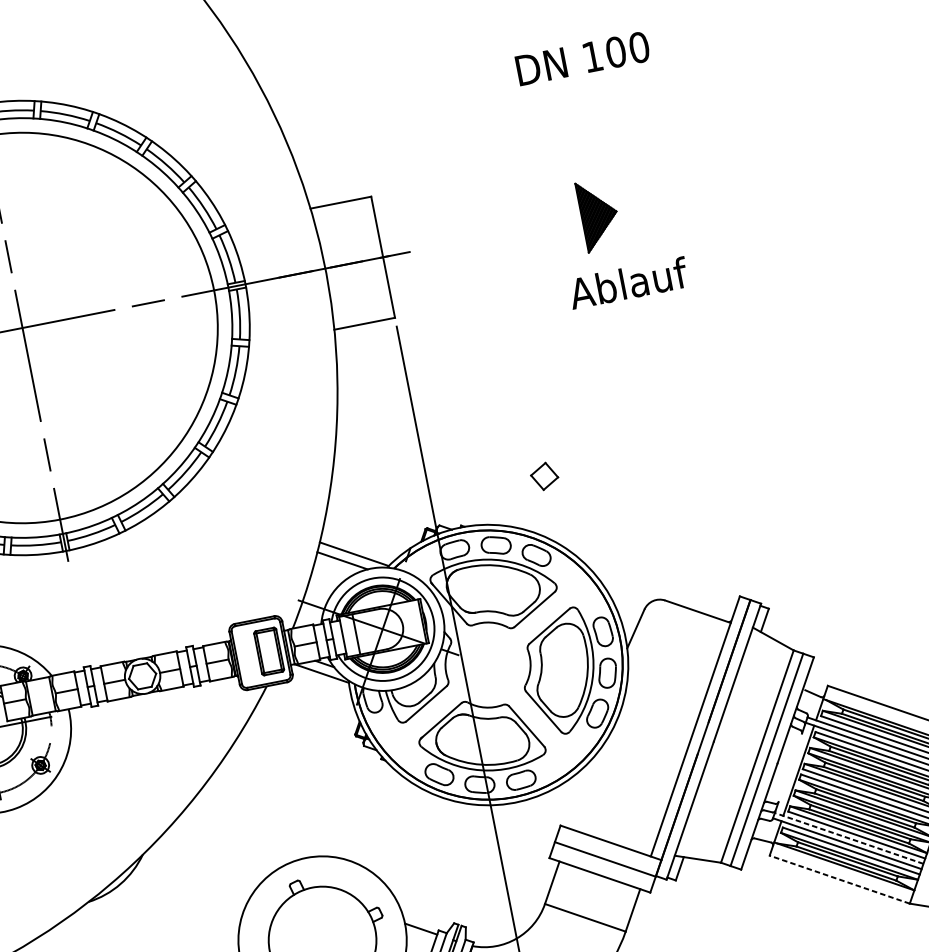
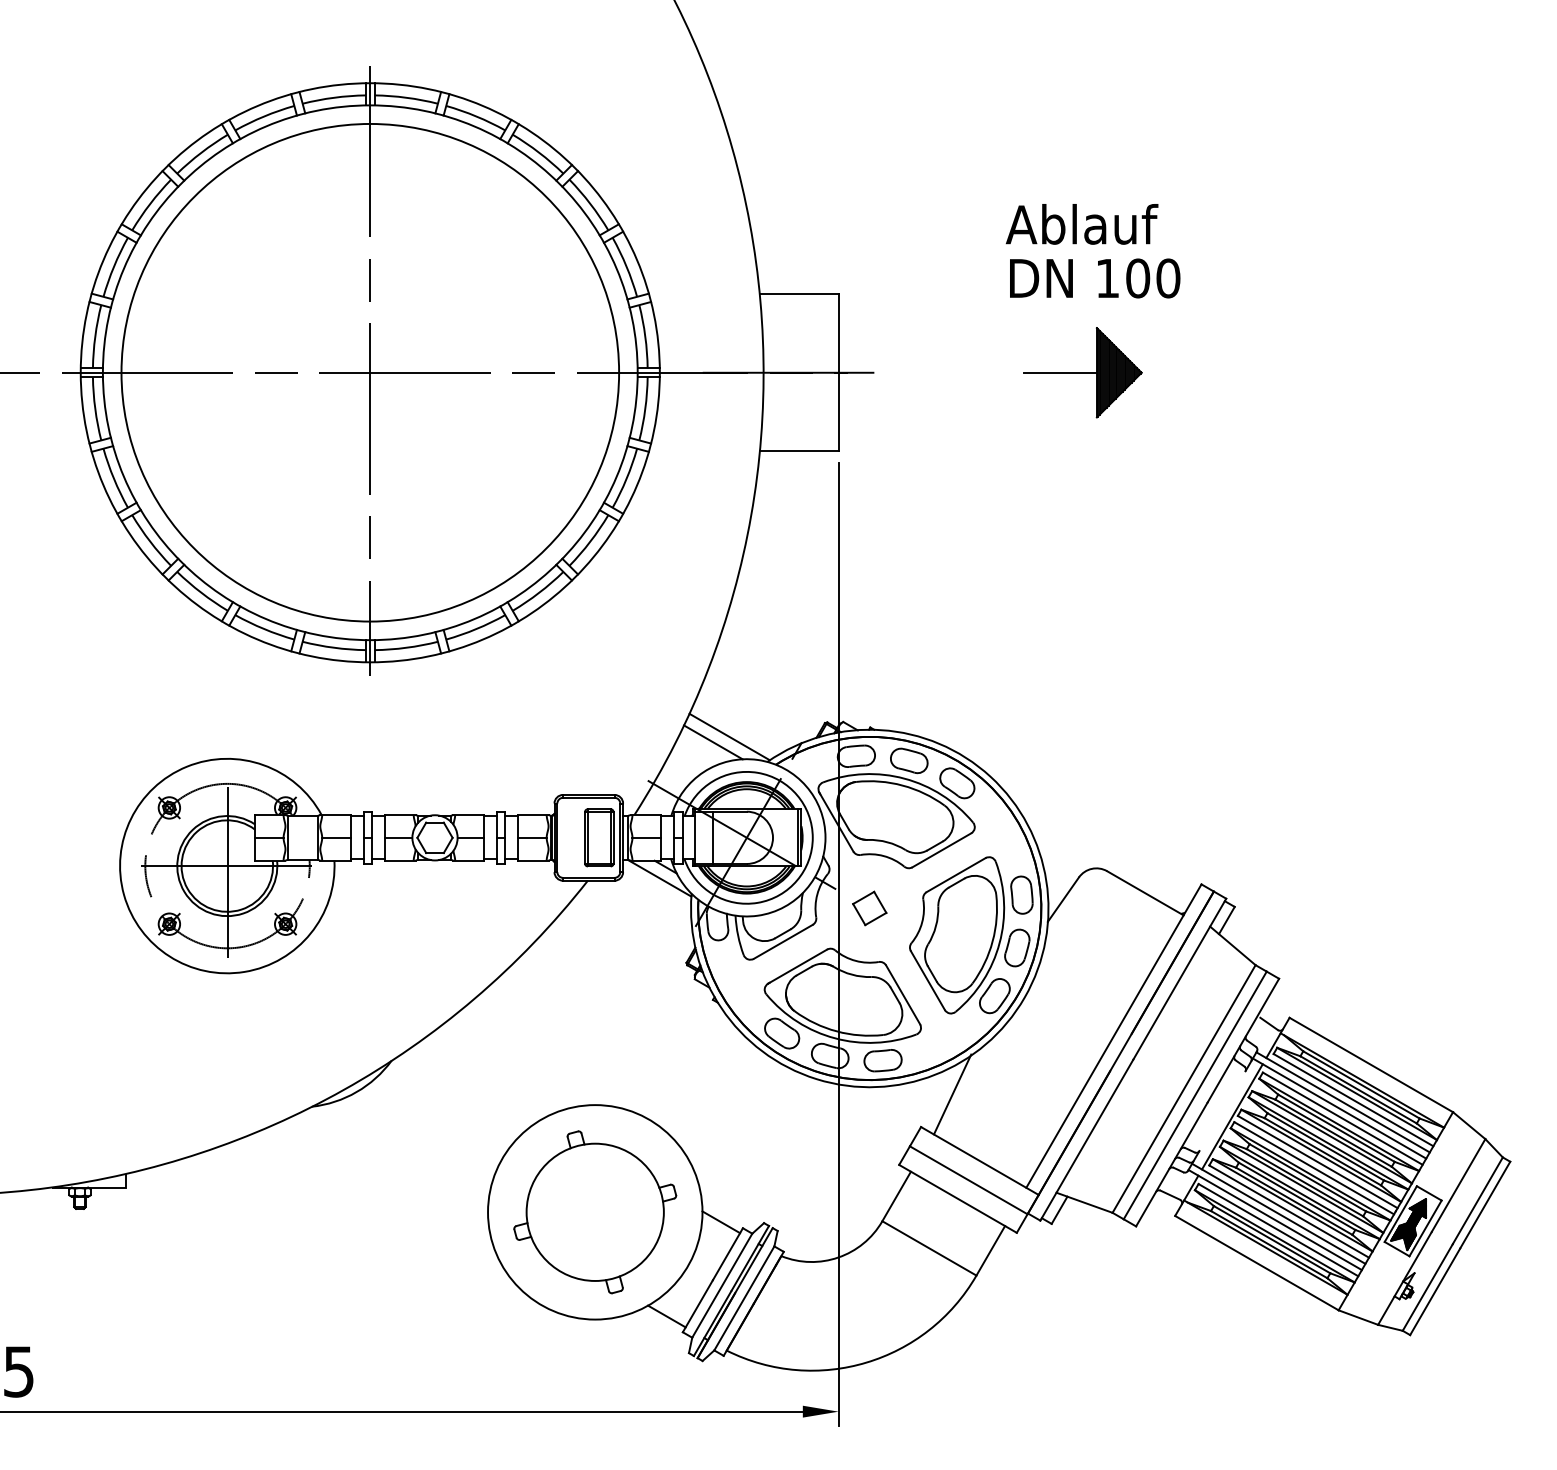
text: (583, 58) -> (1095, 278), moved
line: (553, 223) -> (1060, 372), added
text: (628, 283) -> (1081, 224), moved
part: (544, 476) -> (869, 908), moved
line: (579, 795) -> (952, 1094), added
line: (848, 838) -> (1278, 1213), dashed -> solid
line: (839, 879) -> (1256, 1262), dashed -> solid

